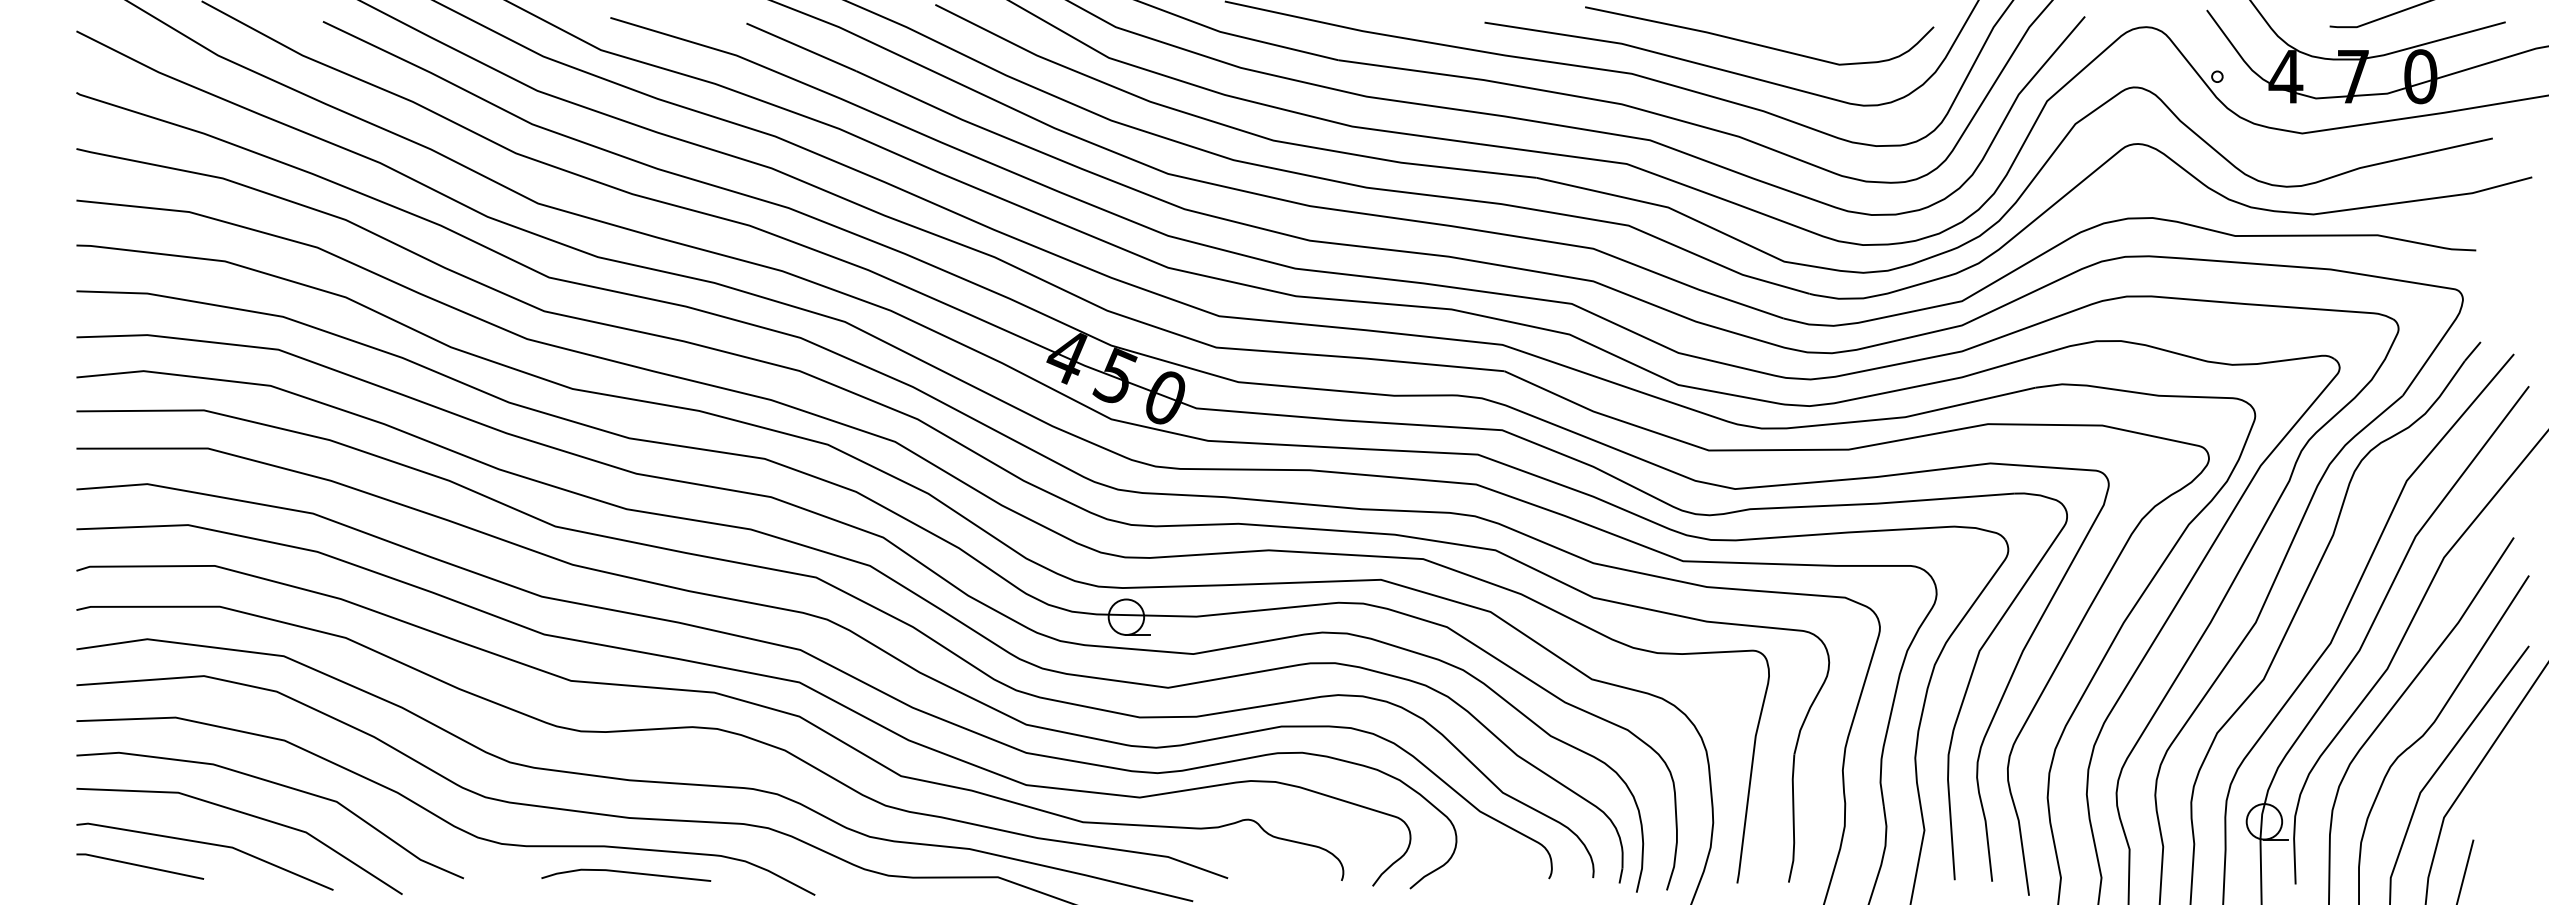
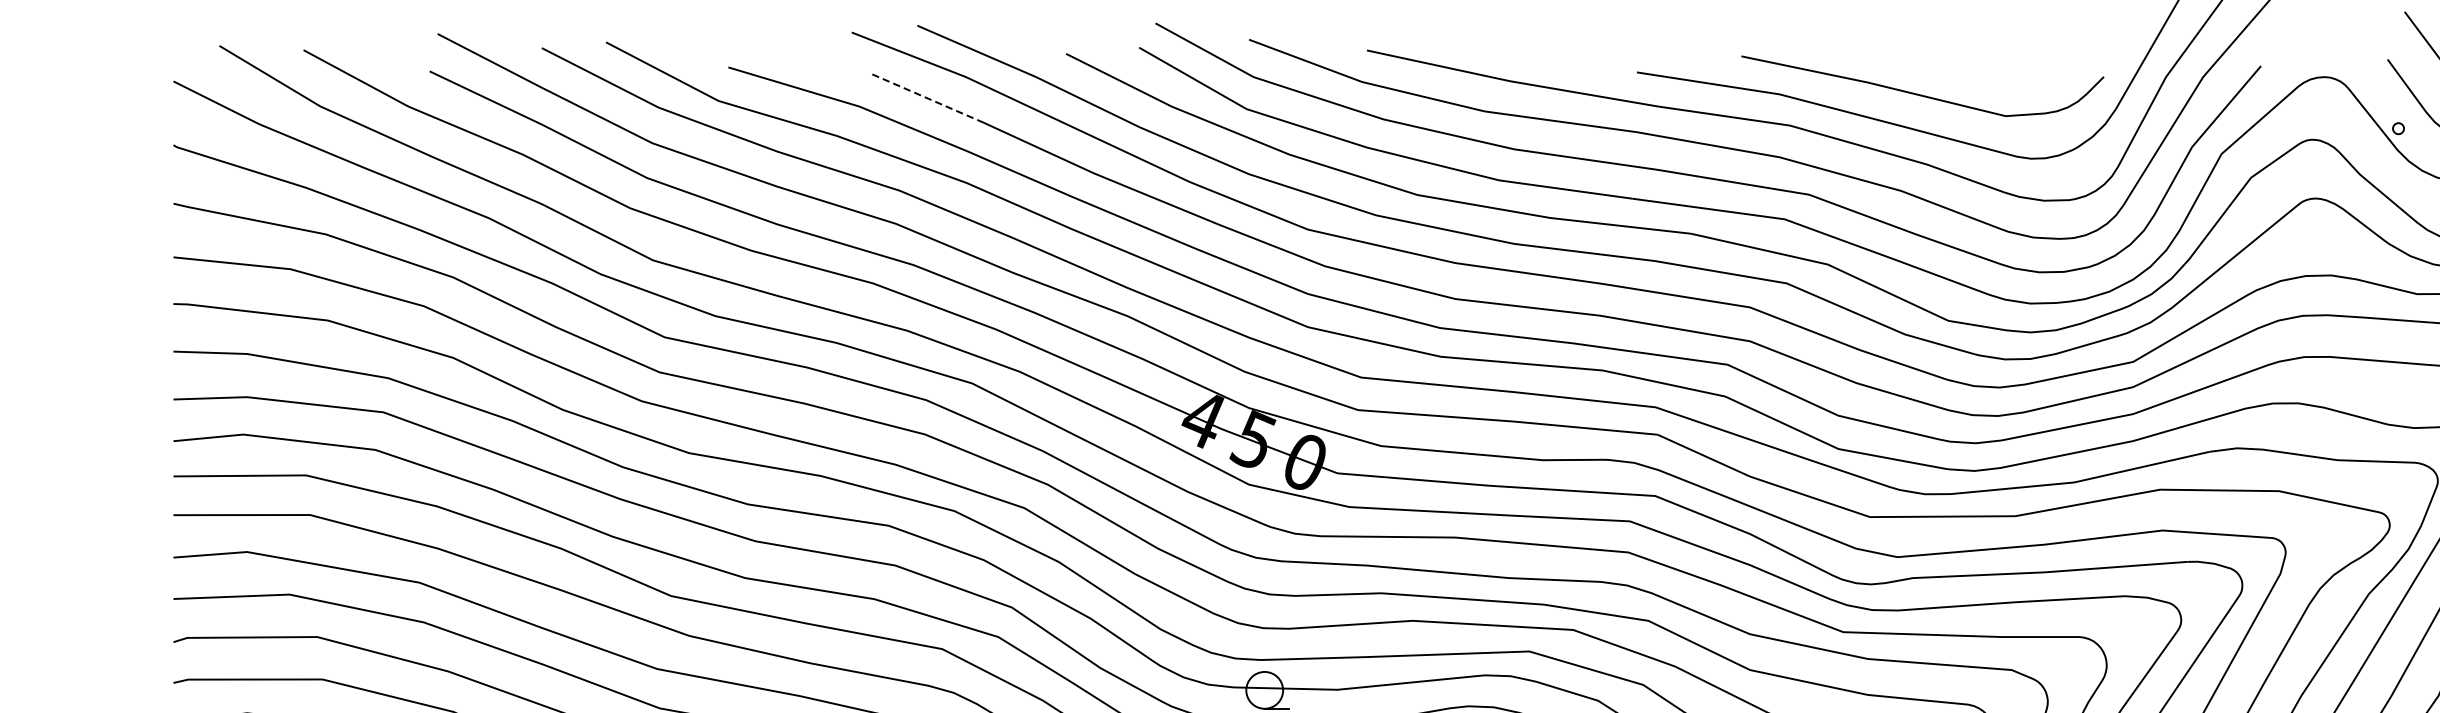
line: (801, 47) -> (927, 98), solid -> dashed

